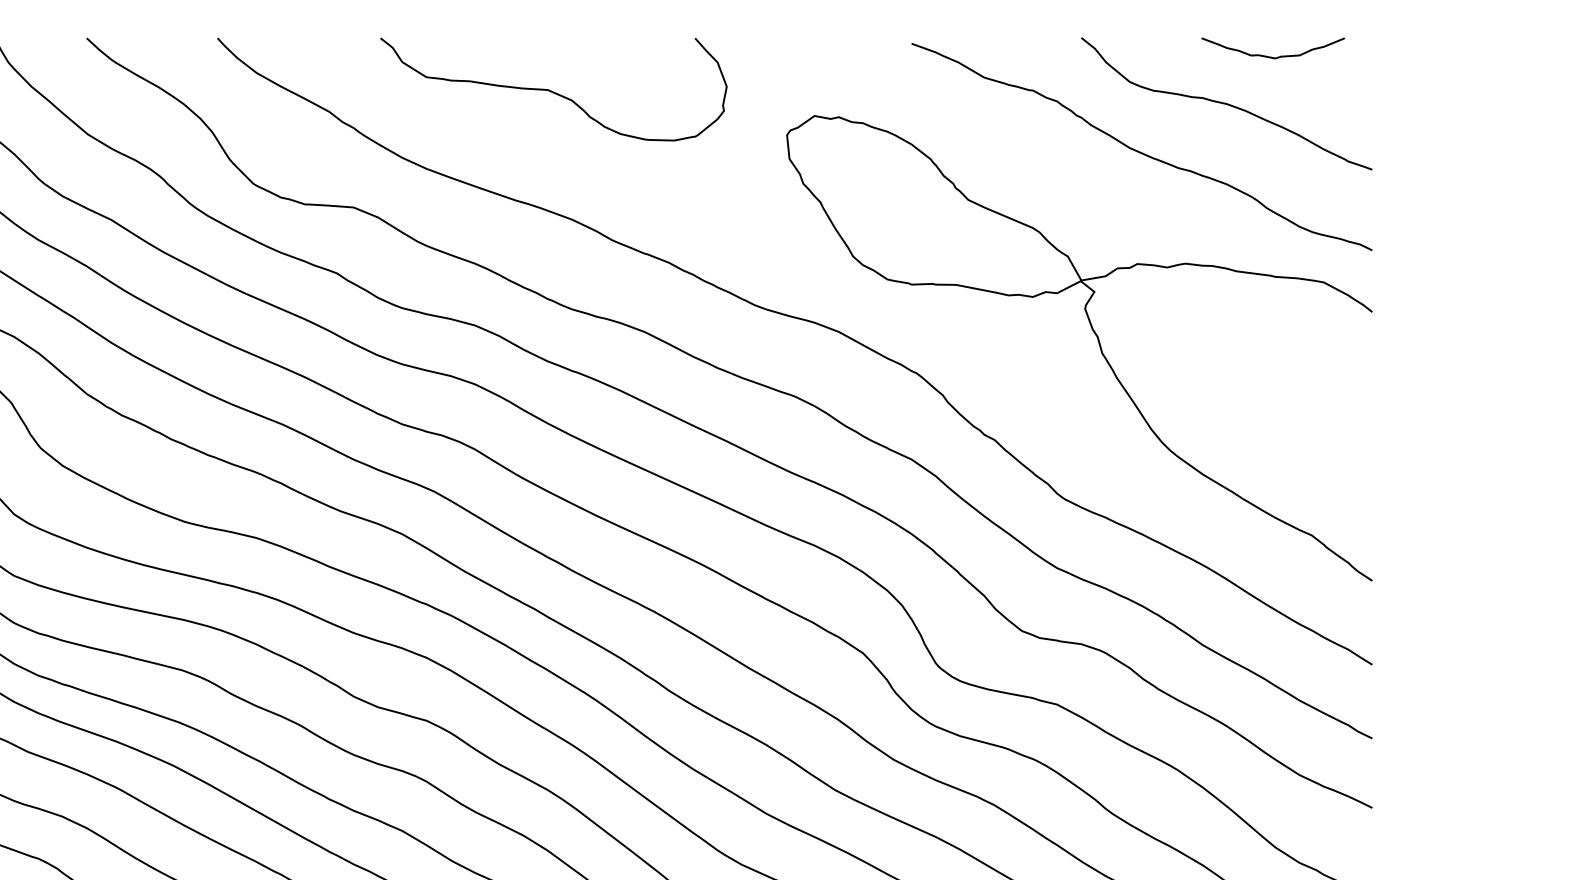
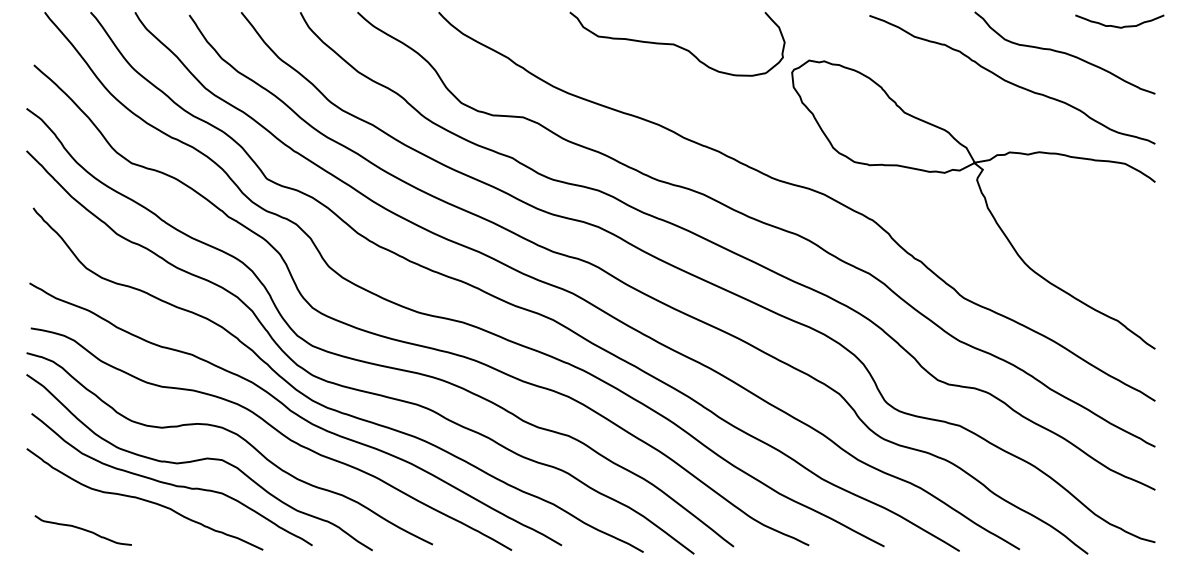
curve: (1272, 56) -> (1119, 26), moved
curve: (552, 90) -> (676, 44), moved

